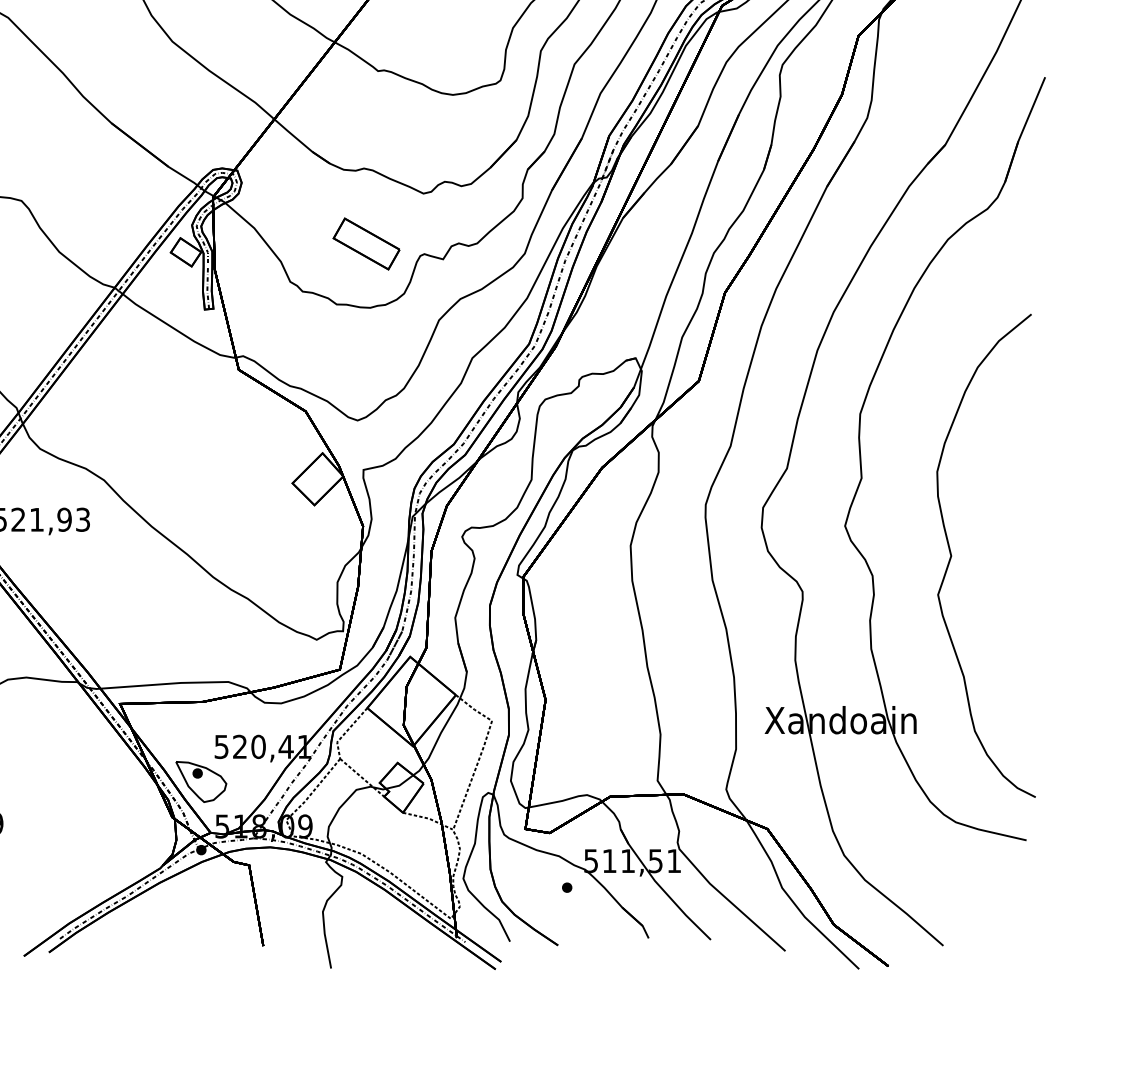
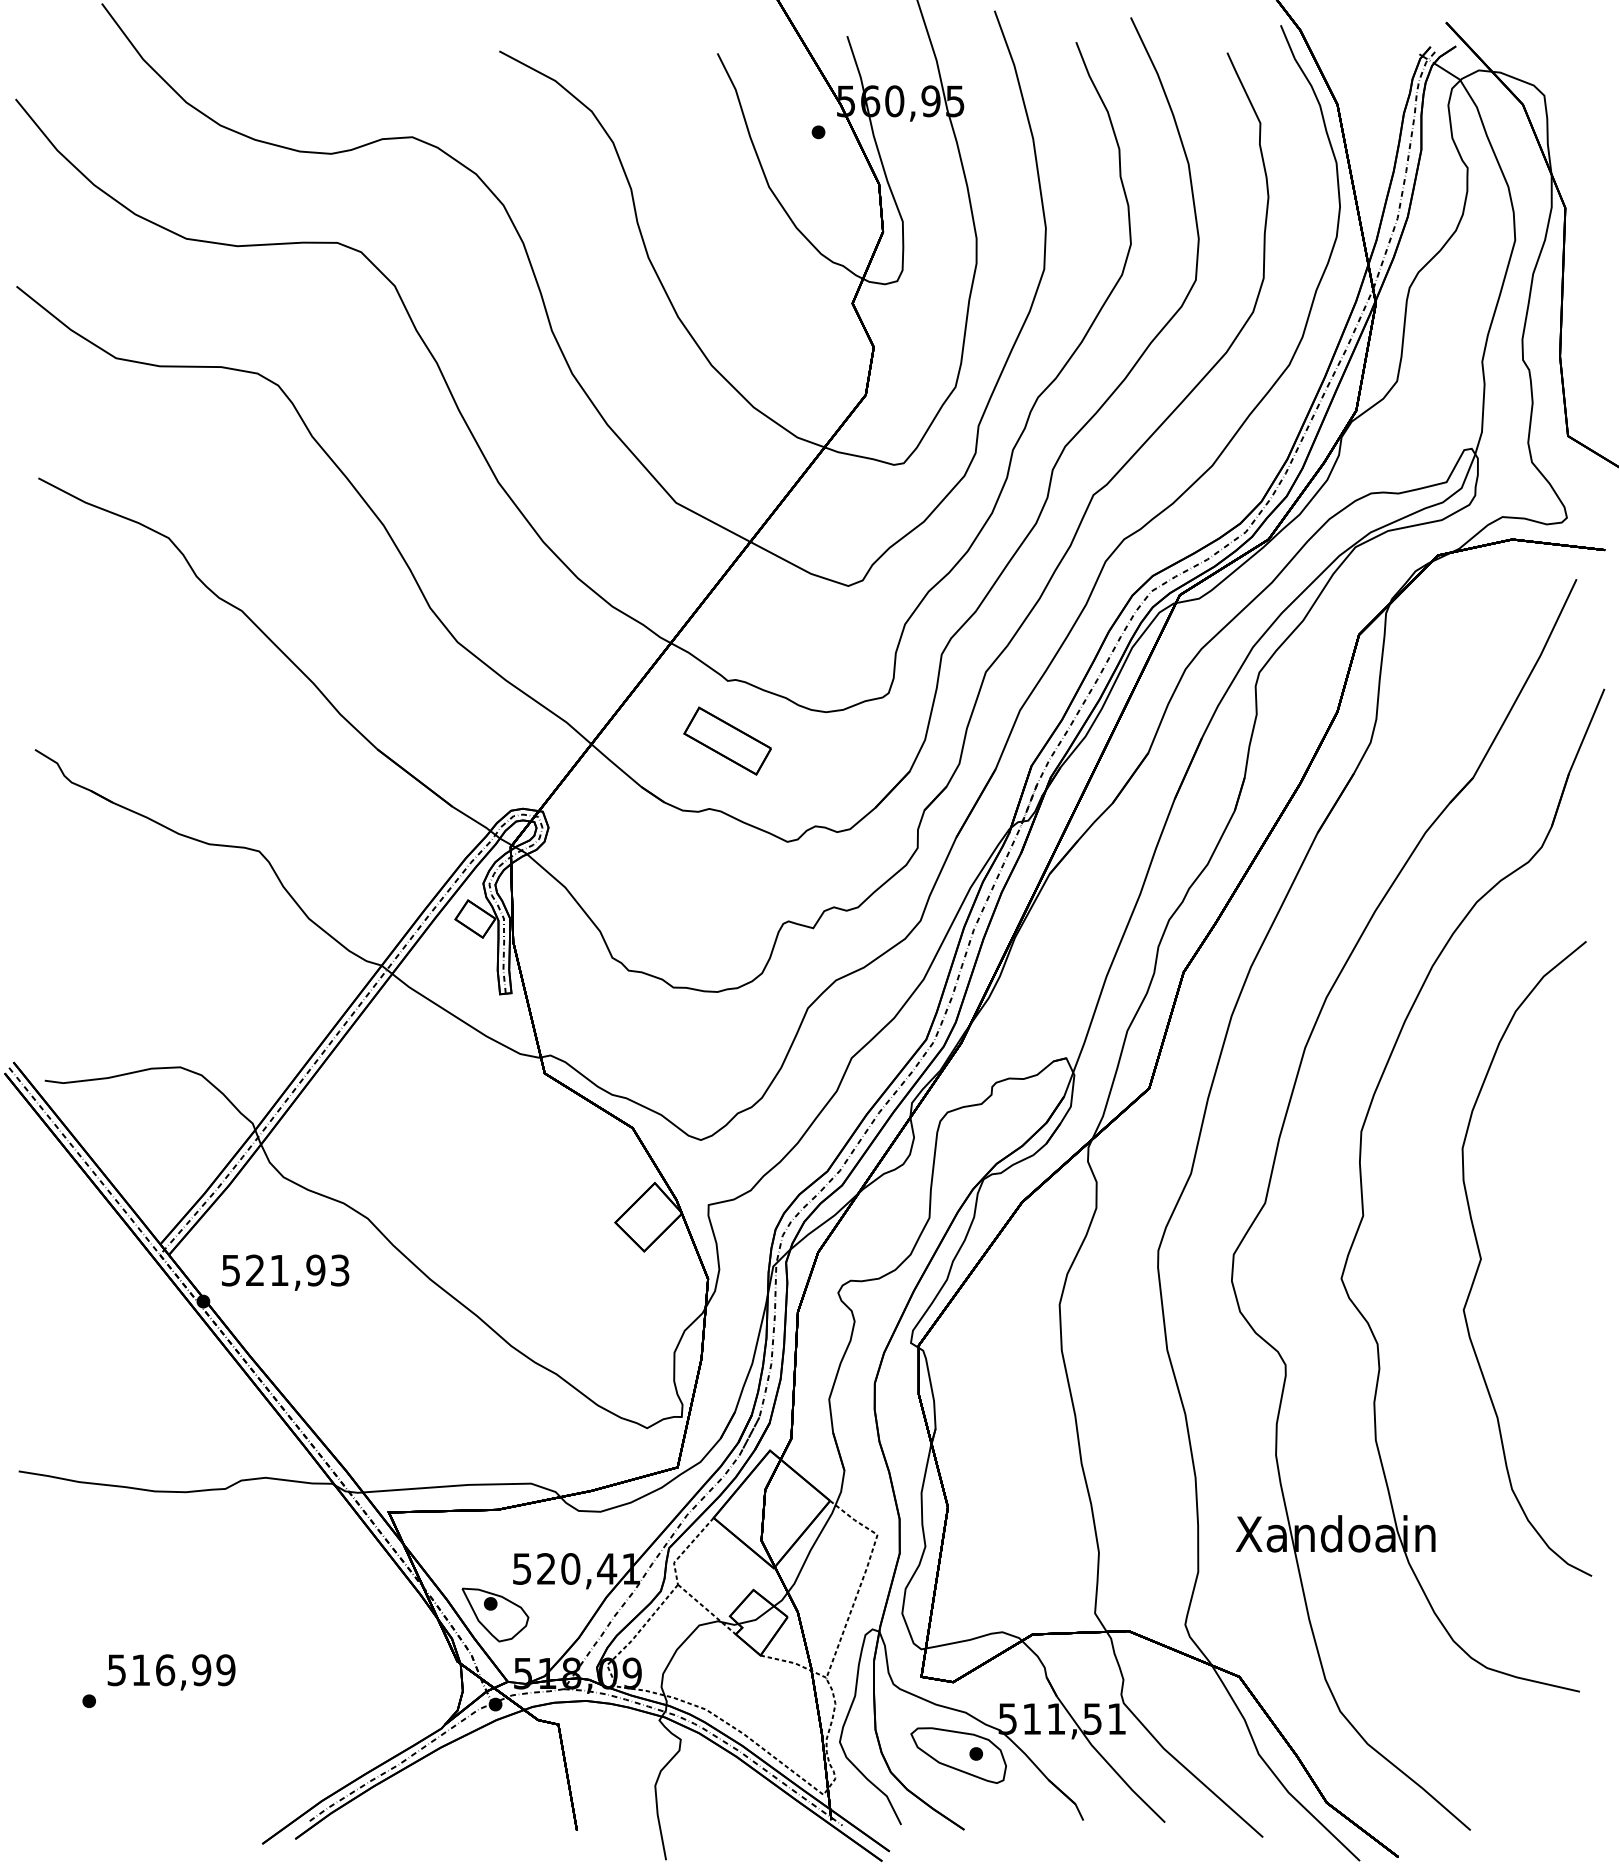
part: (366, 243) -> (727, 740), moved
curve: (951, 555) -> (1481, 1258), moved
part: (553, 888) -> (958, 1755), added

